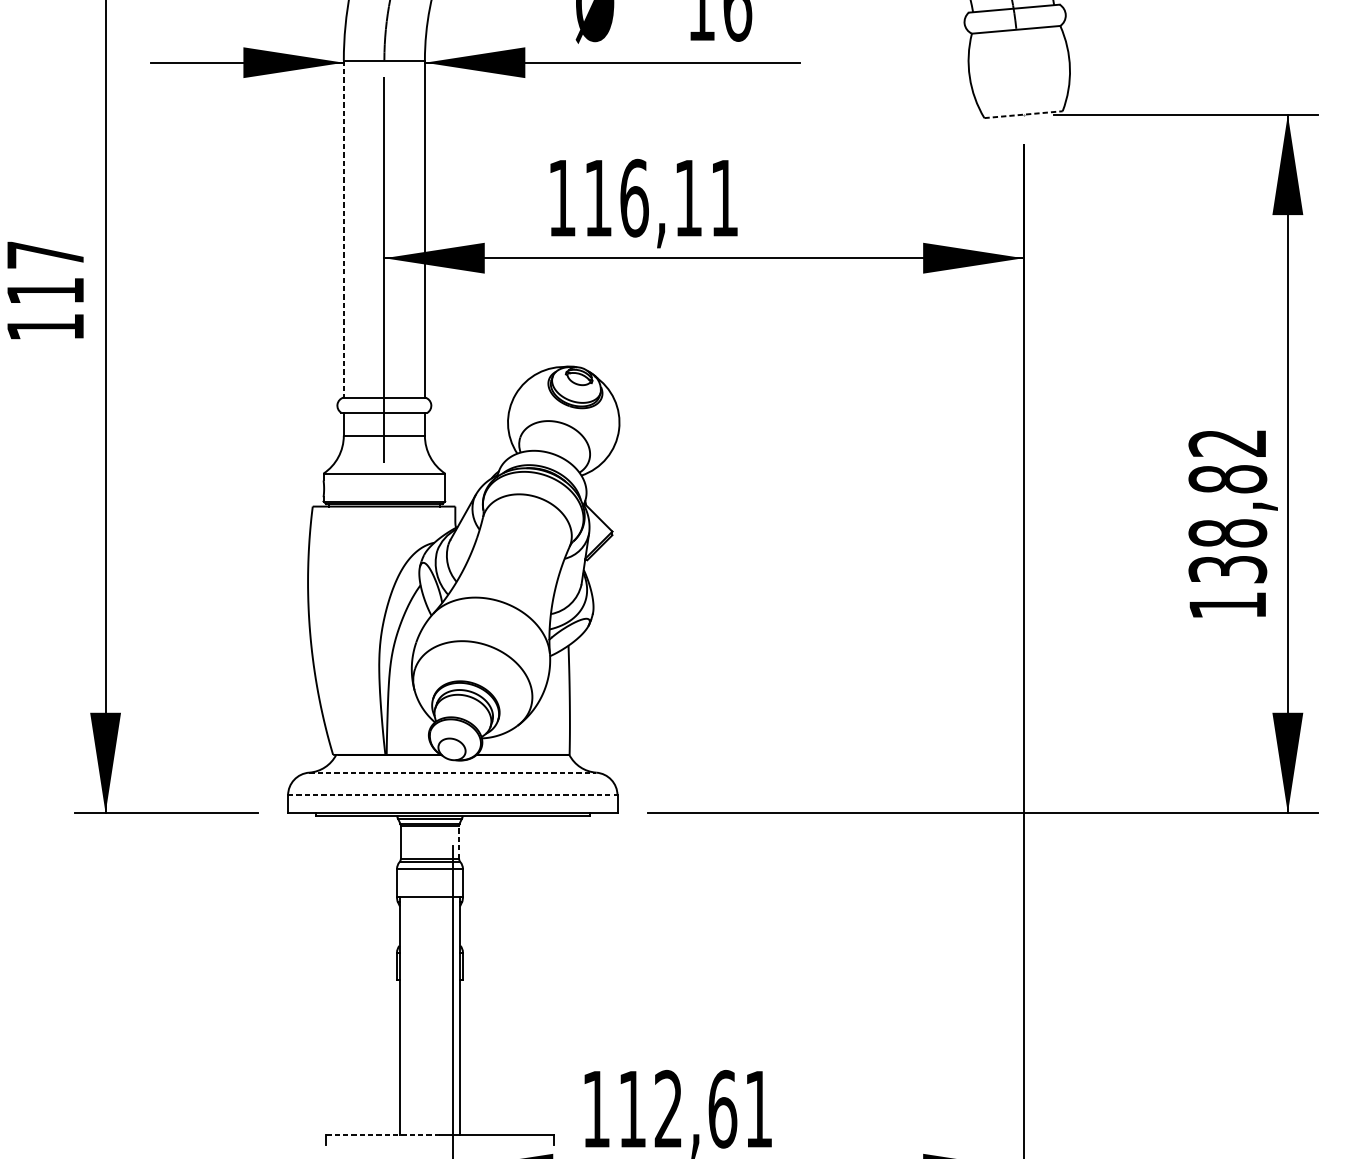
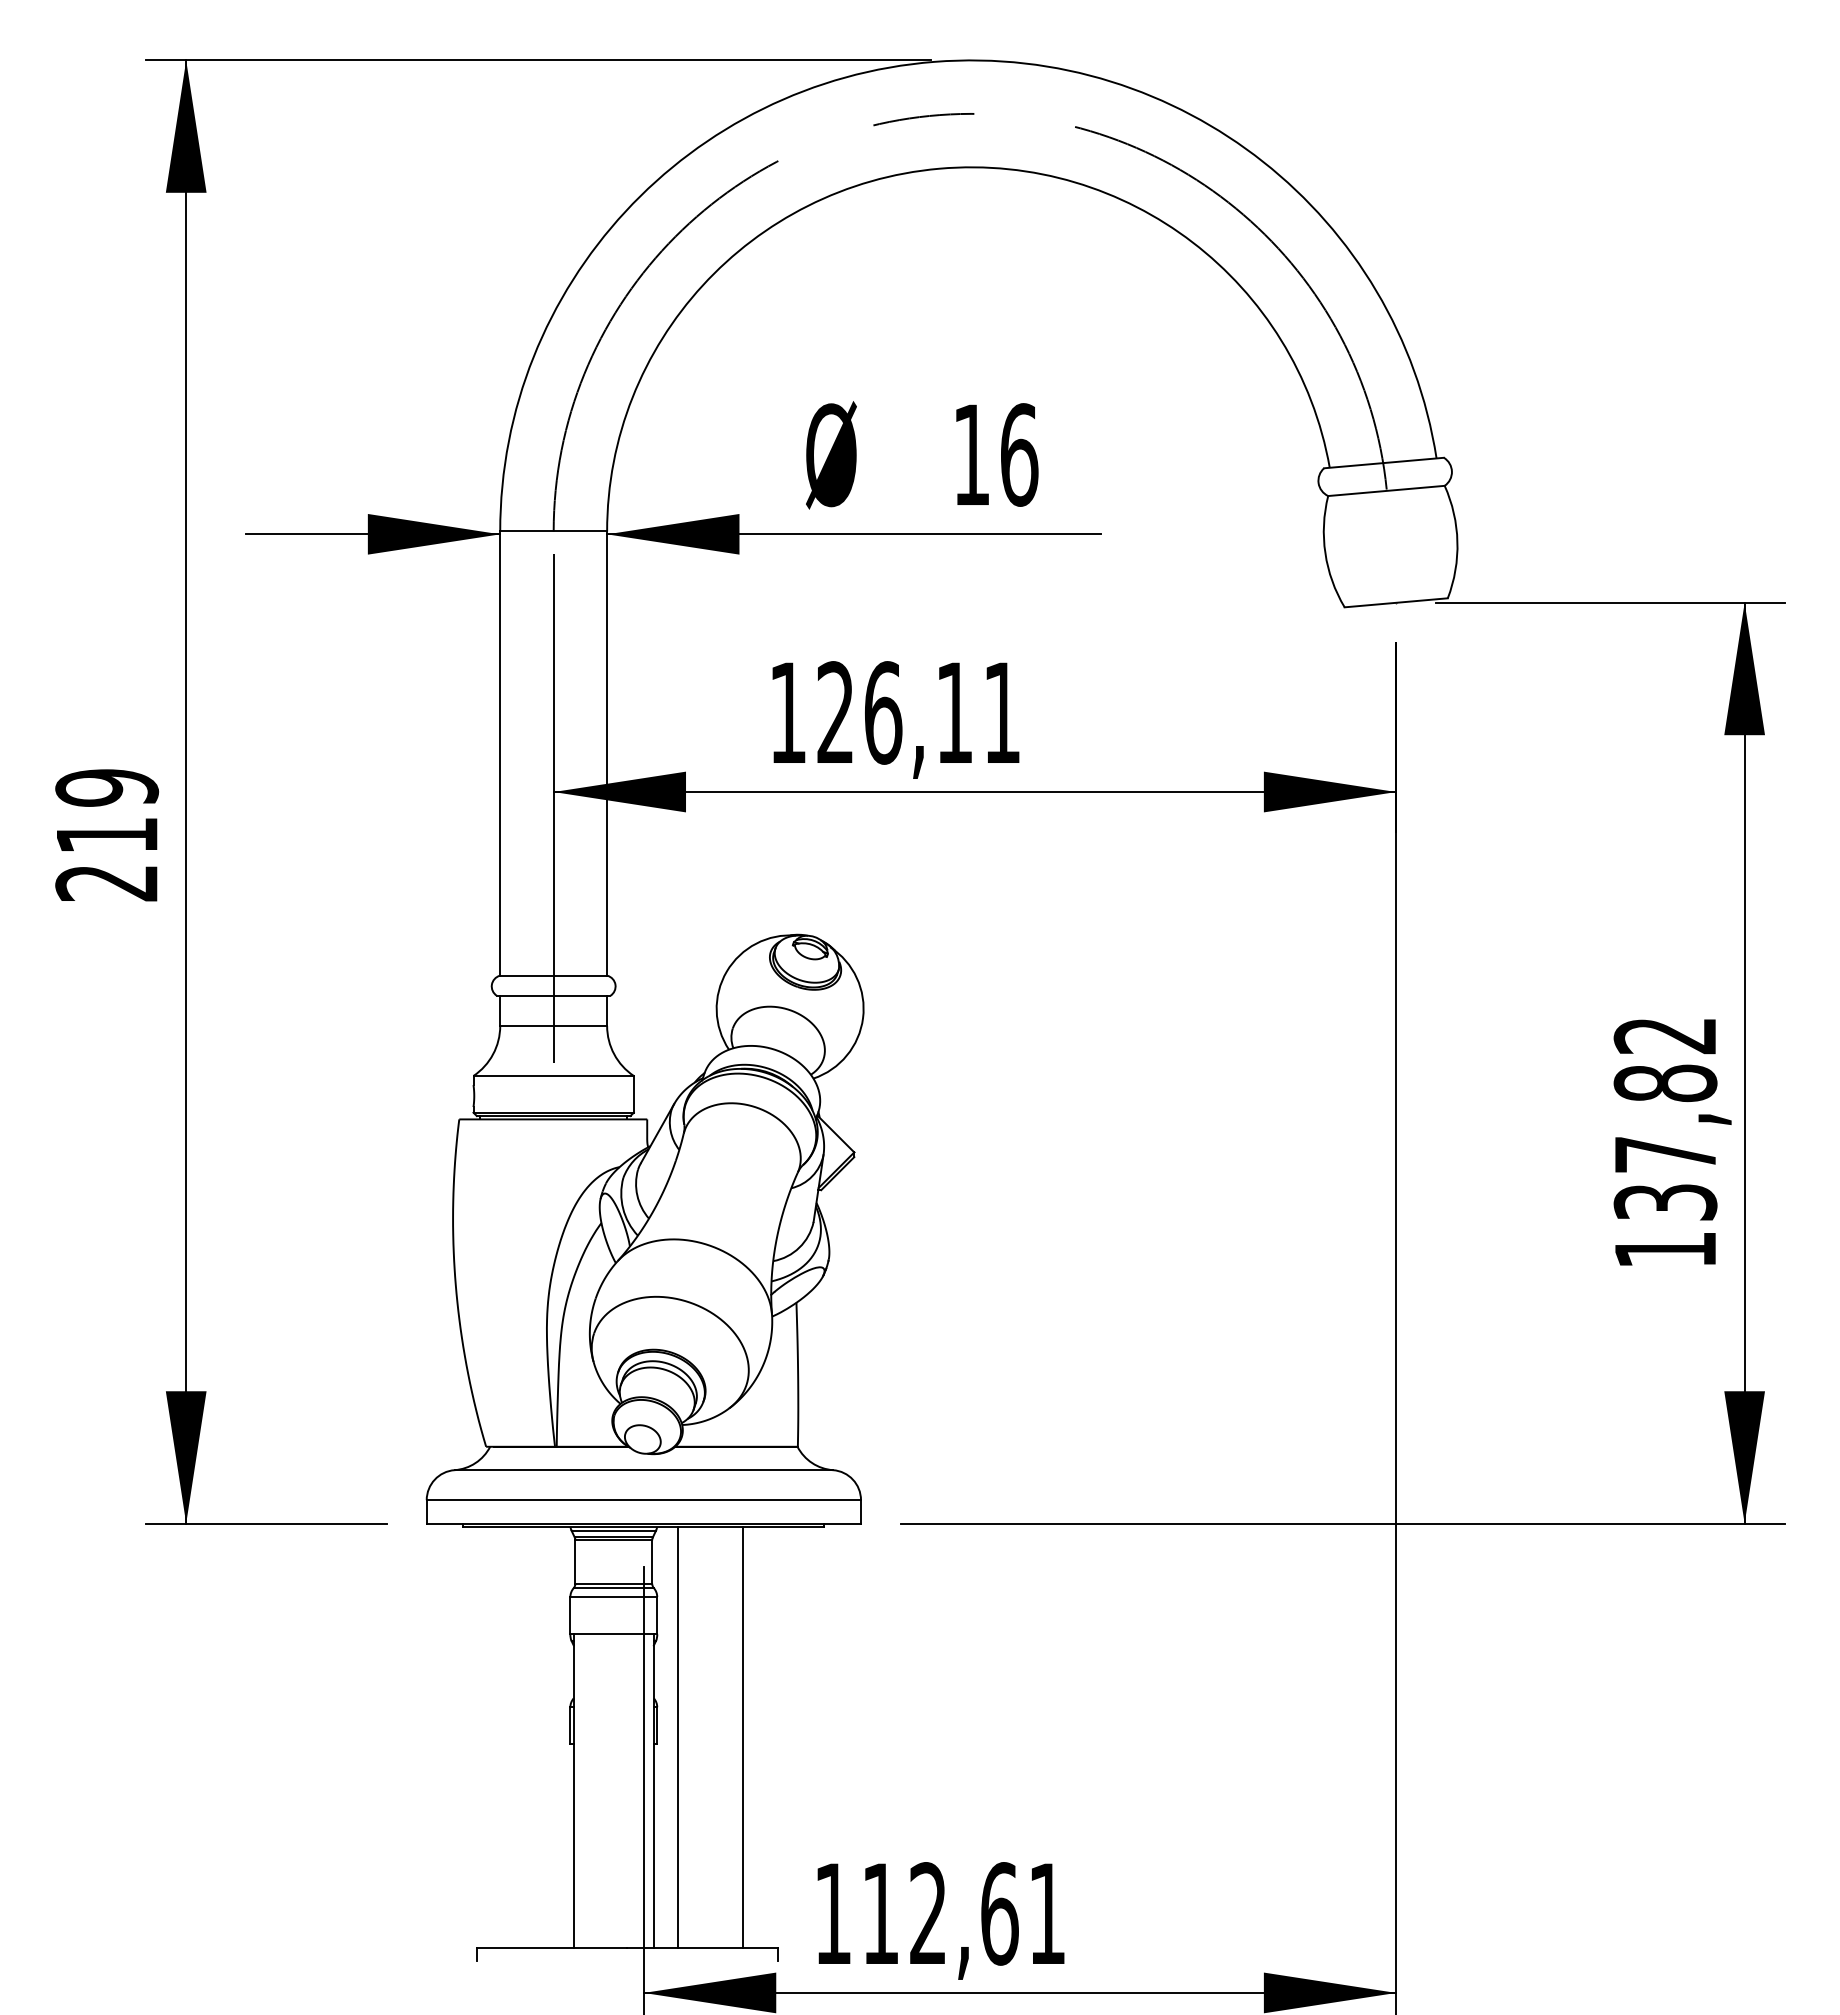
line: (1023, 114) -> (1396, 602), dashed -> solid
text: (597, 197) -> (834, 711), 116,11 -> 126,11
line: (344, 229) -> (500, 754), dashed -> solid
text: (45, 291) -> (107, 835), 117 -> 219
text: (1227, 533) -> (1665, 1154), 138,82 -> 137,82
line: (453, 772) -> (644, 1470), dashed -> solid
line: (453, 795) -> (644, 1500), dashed -> solid
line: (459, 842) -> (652, 1562), dashed -> solid
line: (478, 974) -> (677, 1736), added
line: (528, 974) -> (743, 1736), added
line: (382, 1134) -> (551, 1947), dashed -> solid

